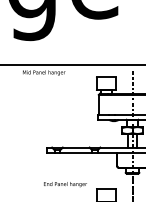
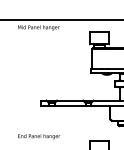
text: (65, 184) -> (39, 136), moved

